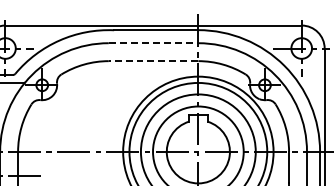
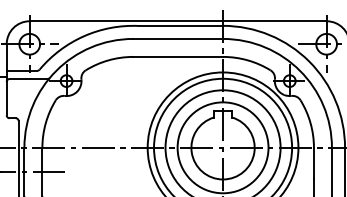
line: (153, 42) -> (178, 38), dashed -> solid
line: (153, 60) -> (178, 56), dashed -> solid

